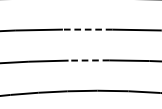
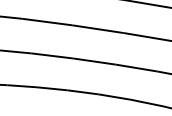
line: (87, 29) -> (97, 29), dashed -> solid
line: (88, 60) -> (94, 61), dashed -> solid

